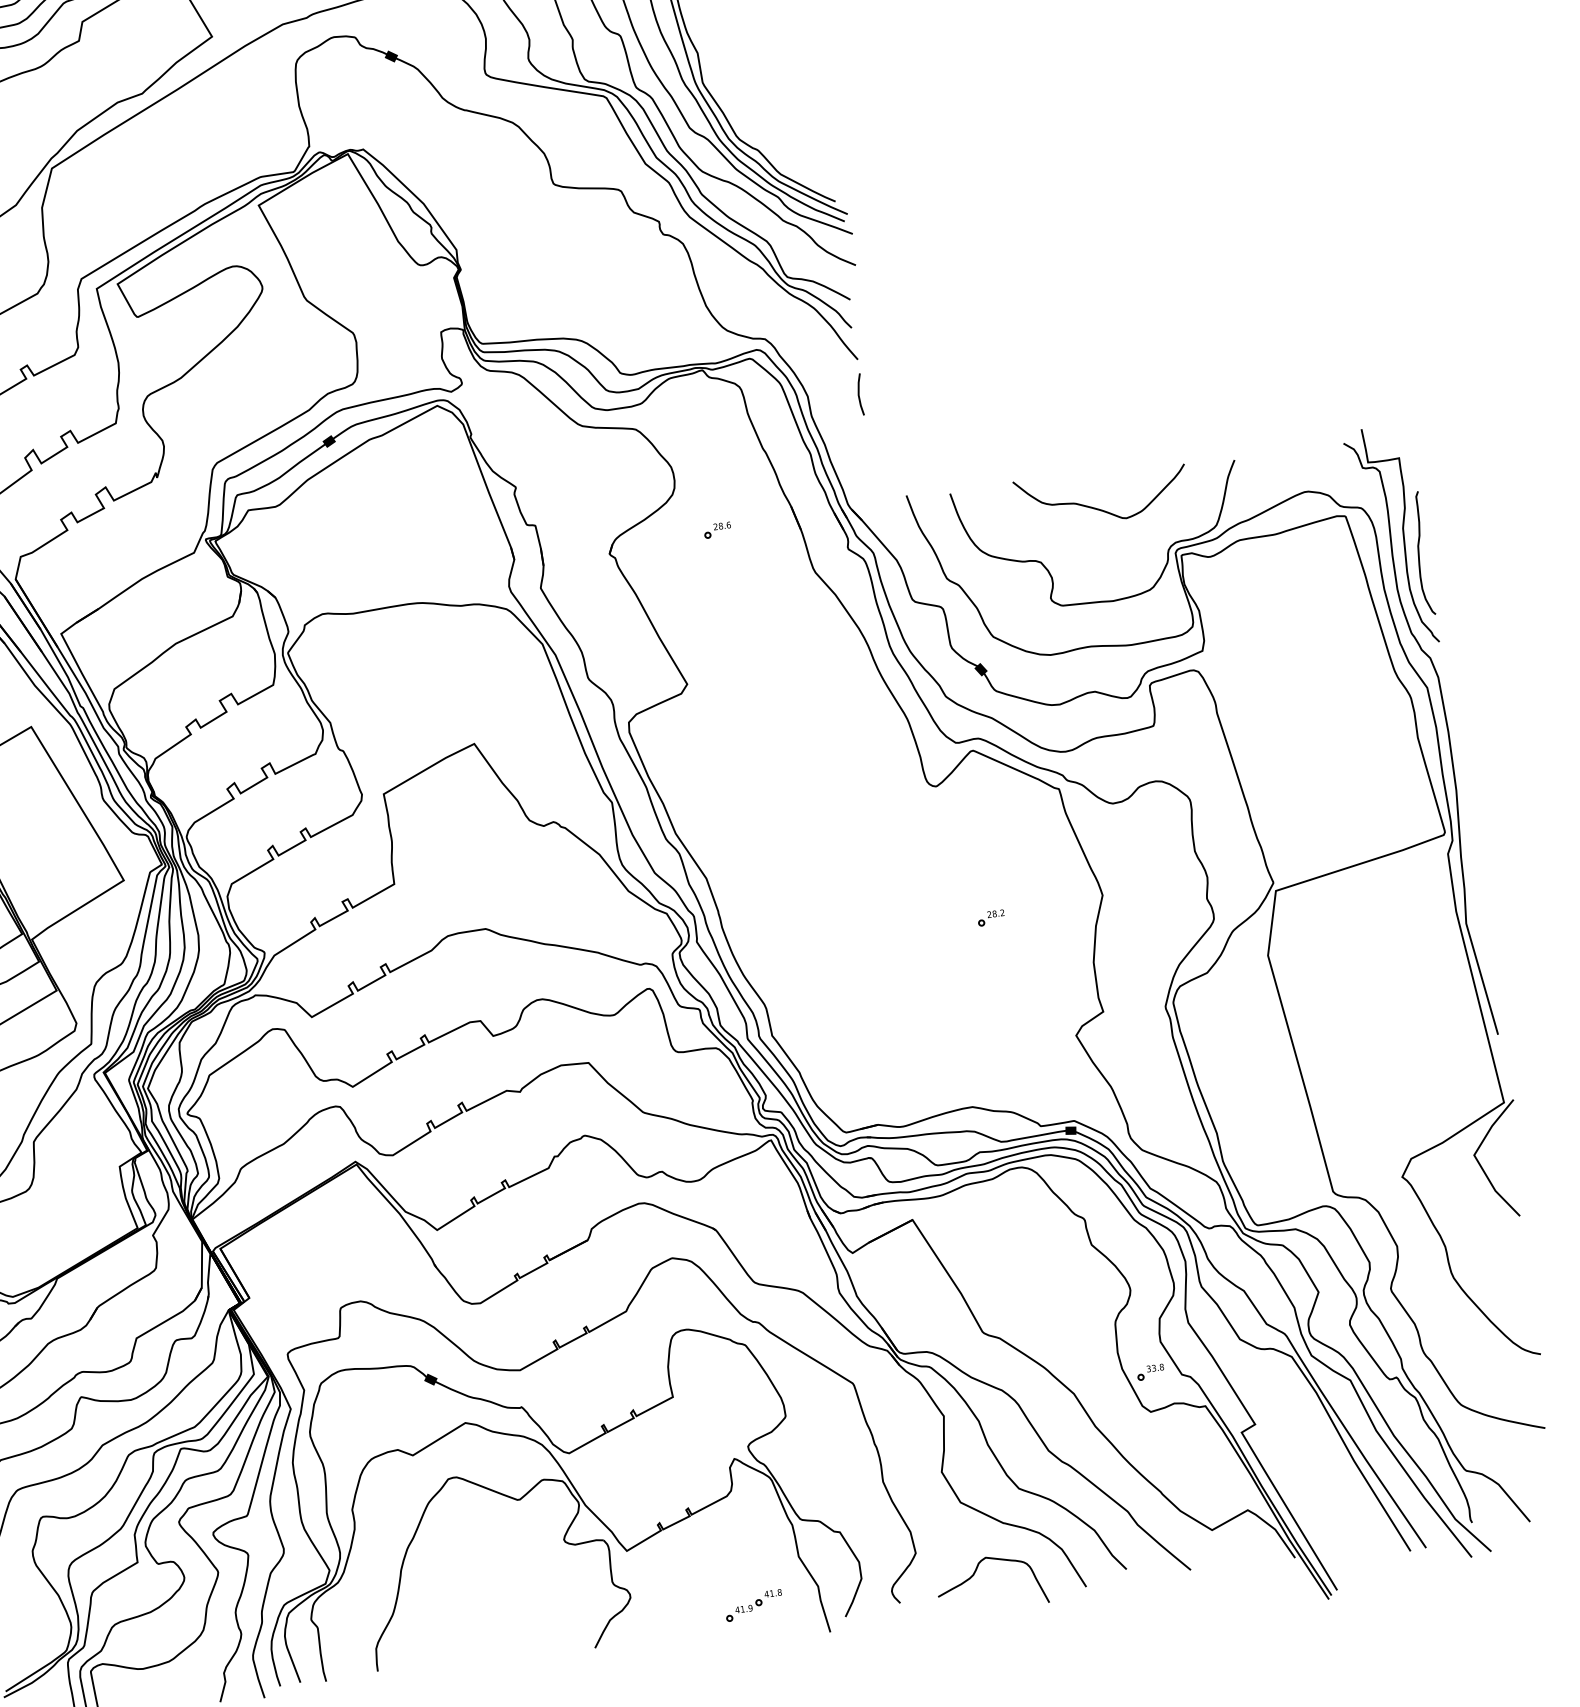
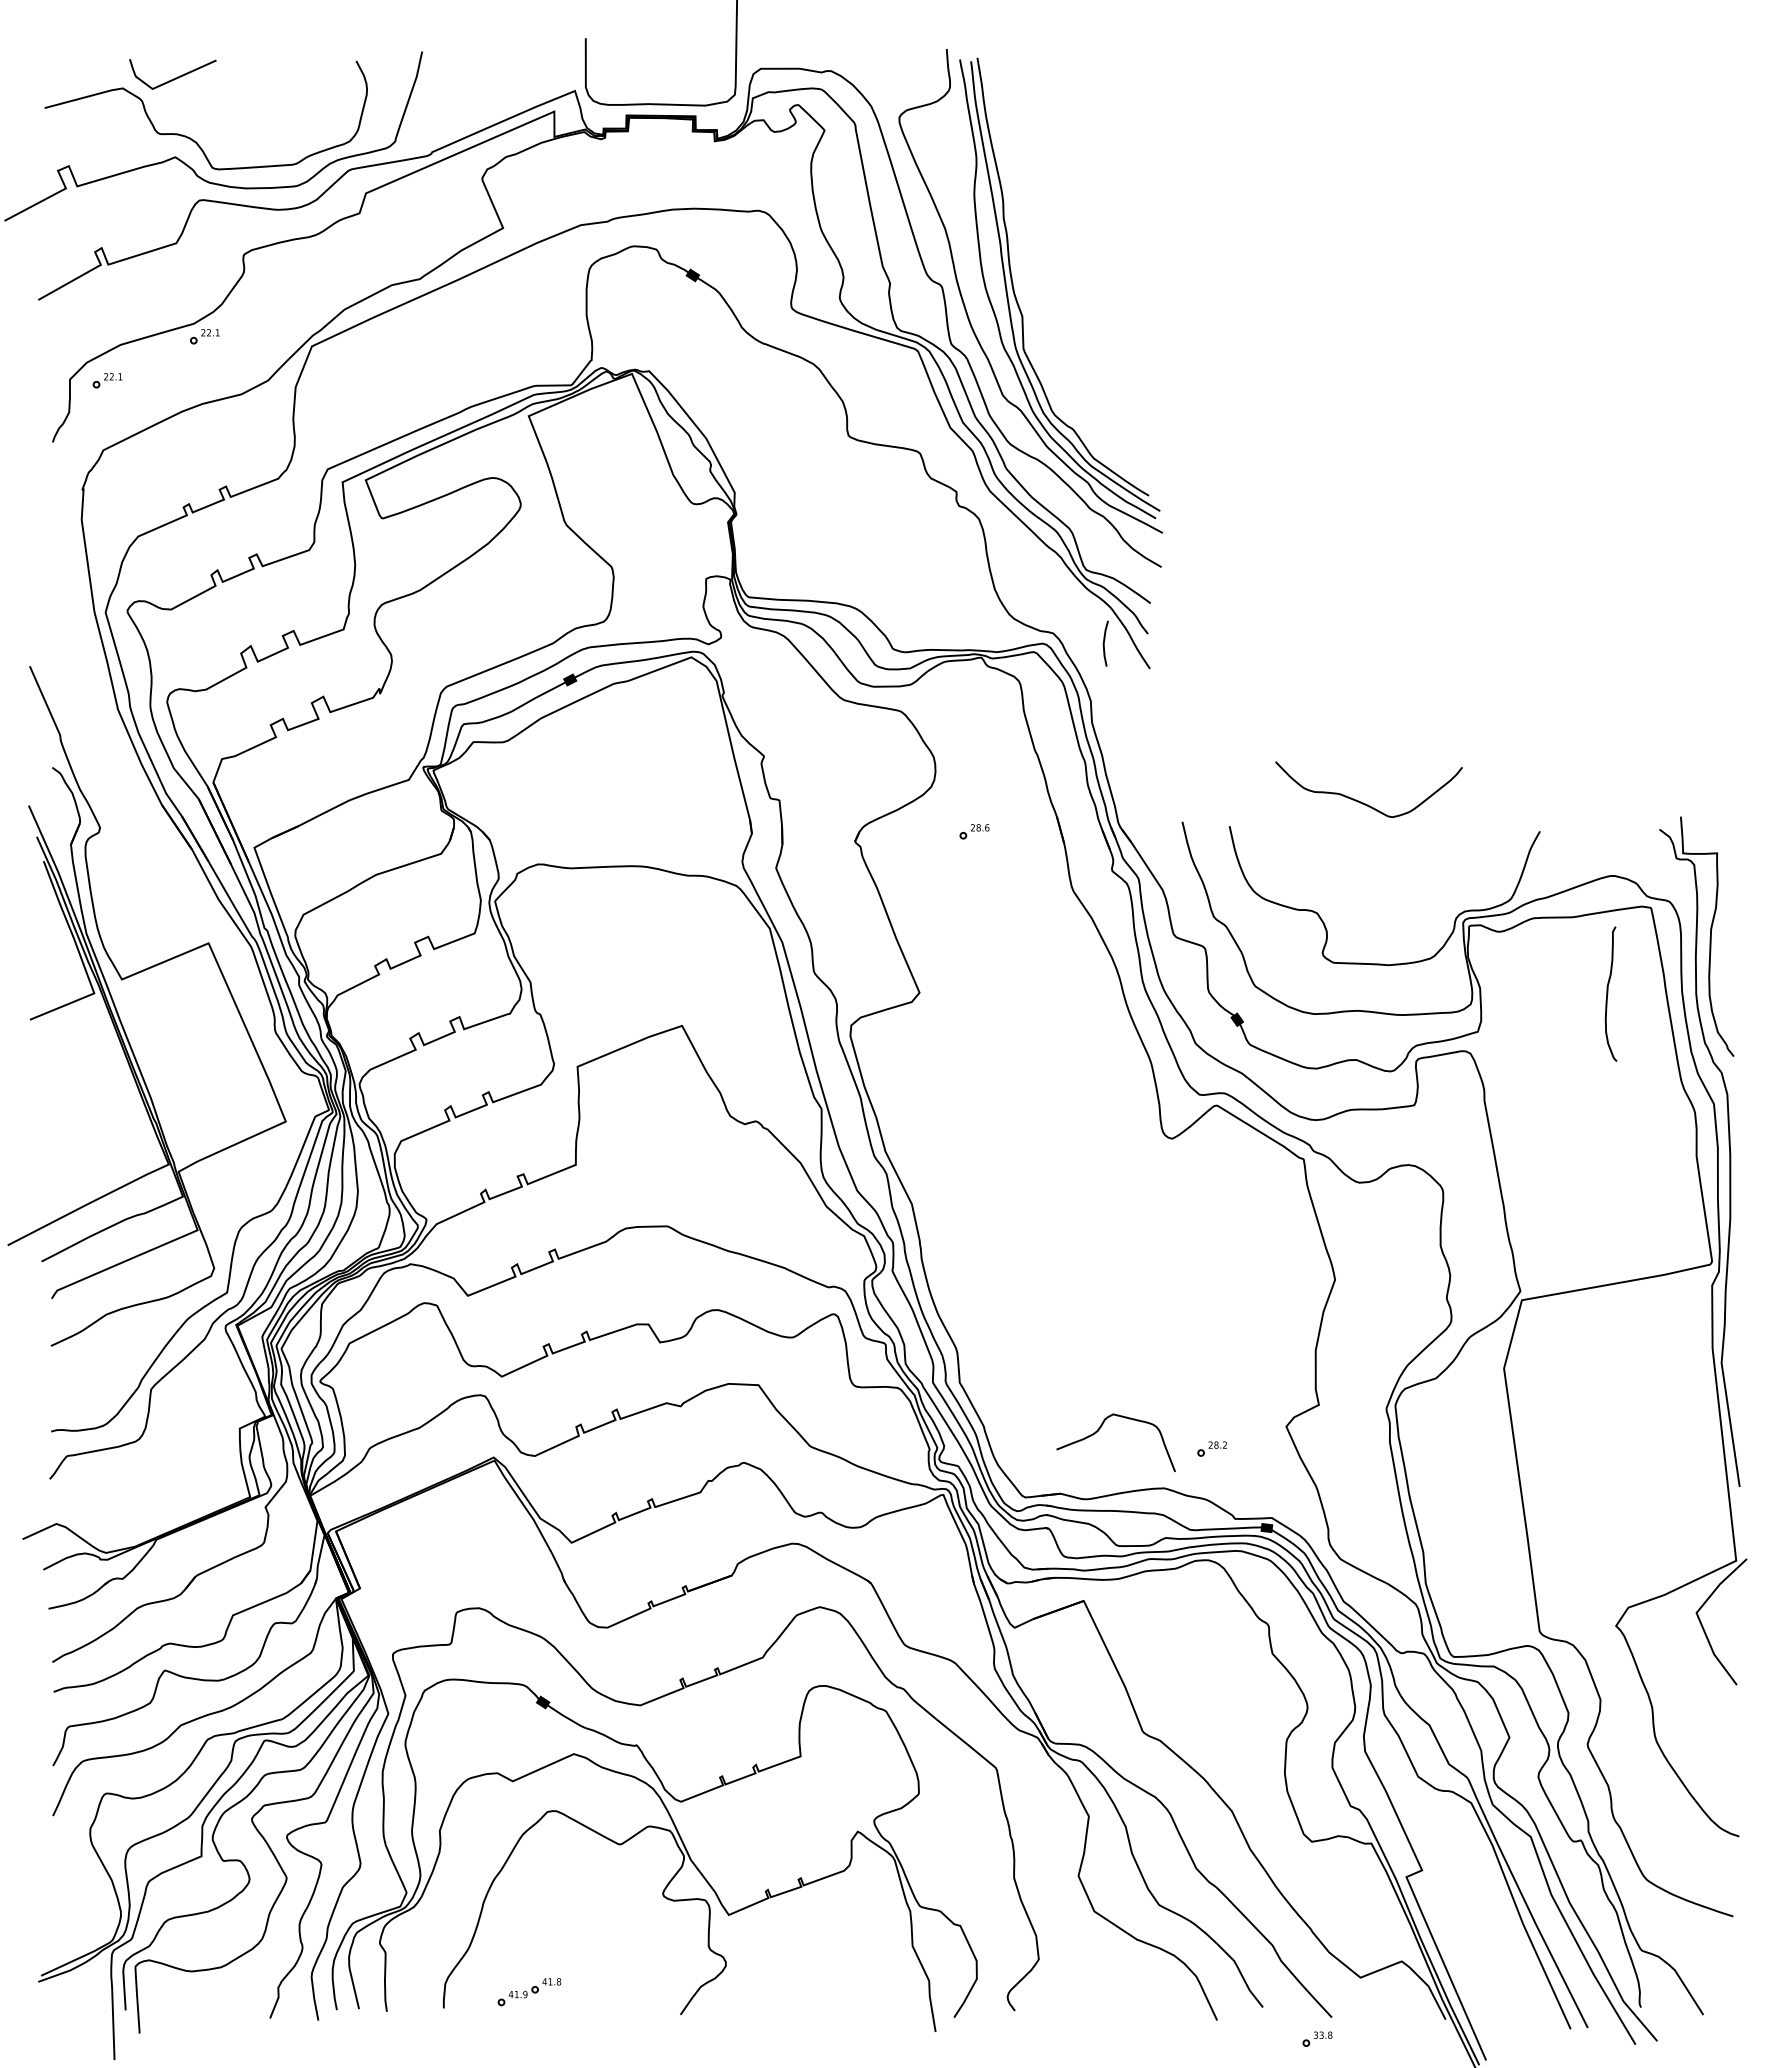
line: (859, 394) -> (1104, 643), moved
curve: (1096, 507) -> (1361, 801), moved
curve: (1419, 553) -> (1608, 993), moved
part: (990, 917) -> (1211, 1448), moved
part: (1150, 1371) -> (1317, 2038), moved
curve: (975, 1574) -> (1099, 1430), moved
part: (754, 1605) -> (529, 1992), moved

